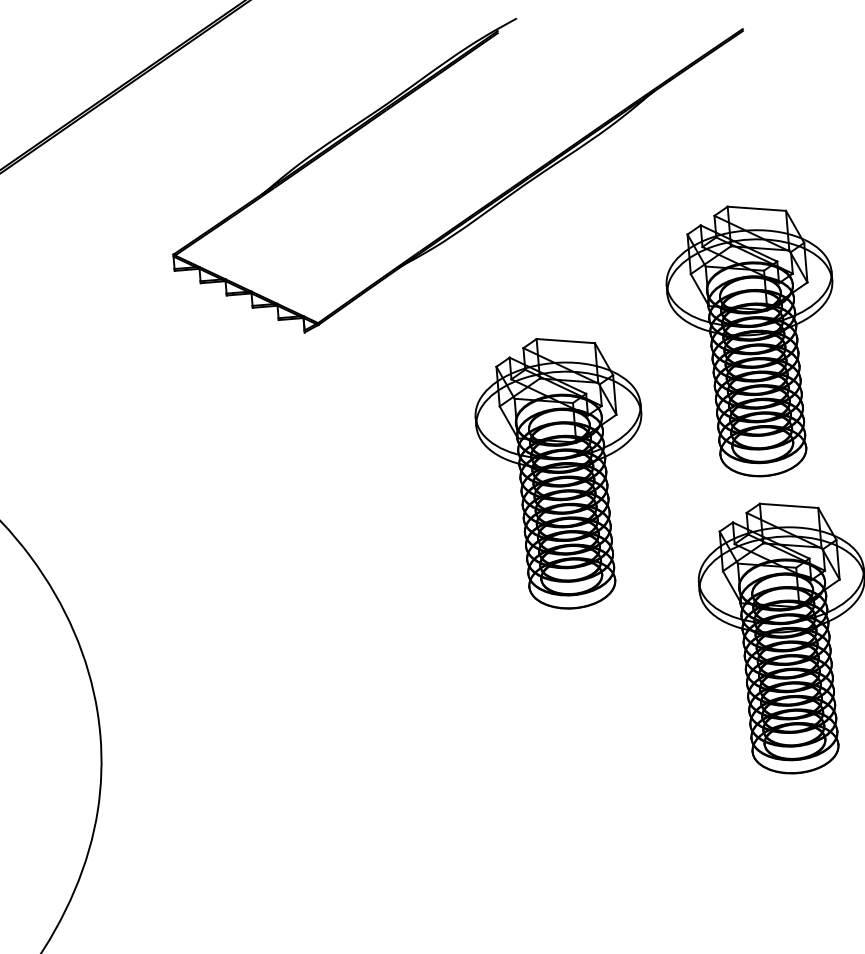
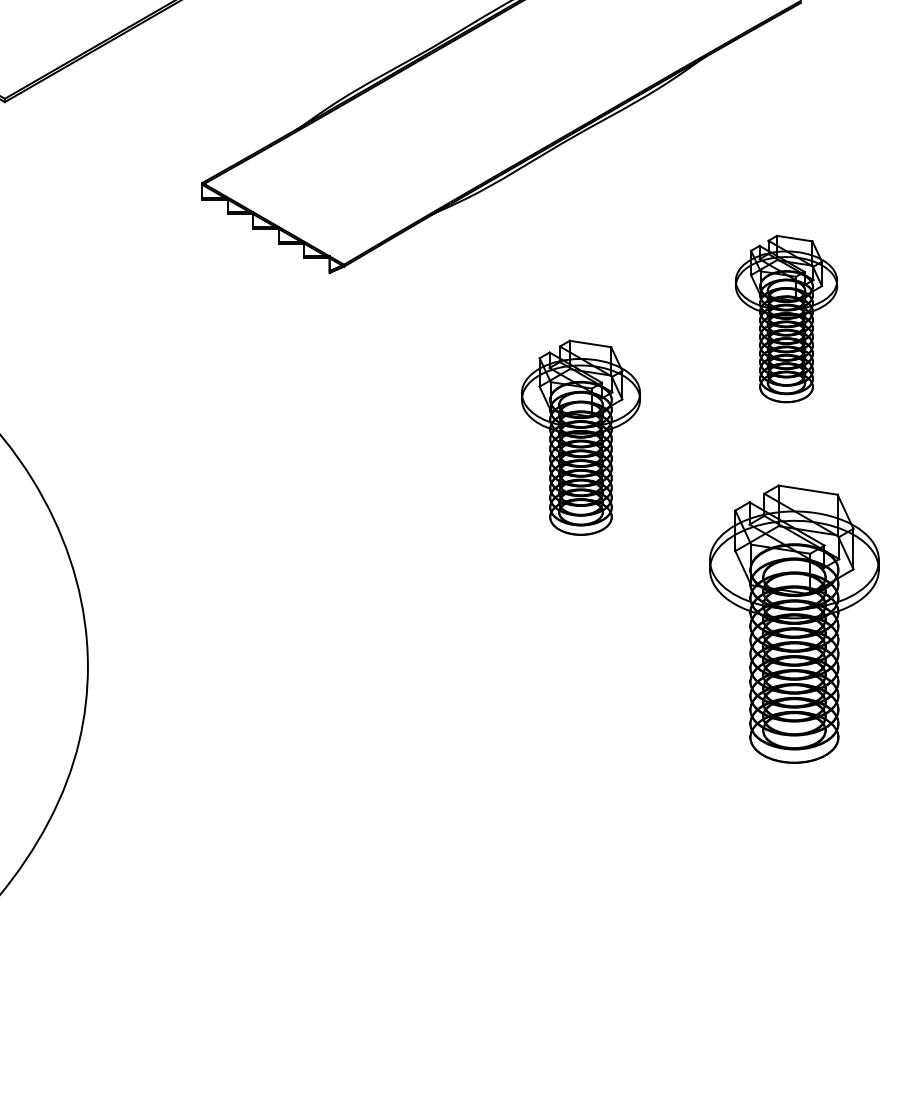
part: (754, 340) -> (786, 318), size x0.6
part: (562, 472) -> (580, 437), size x0.7

